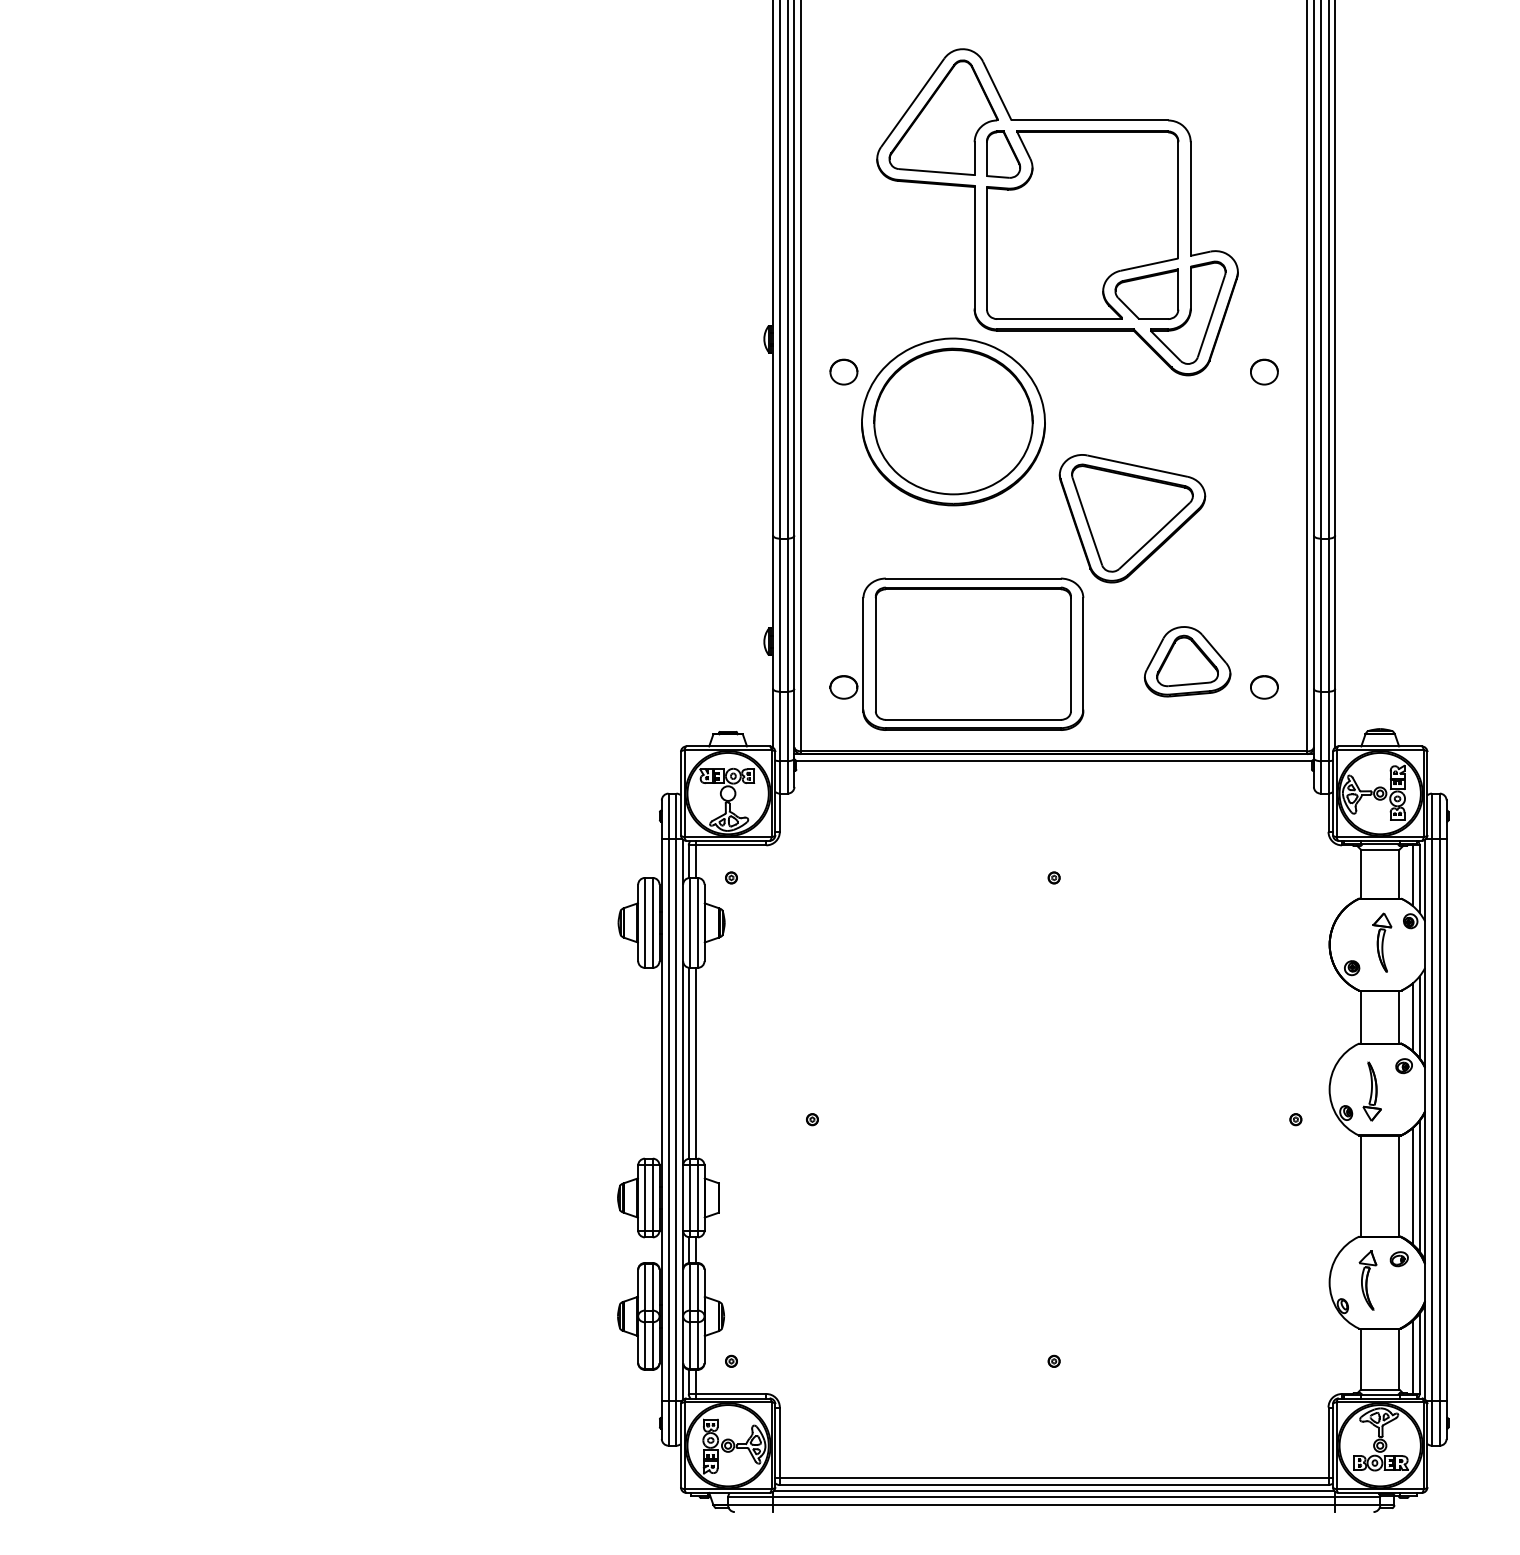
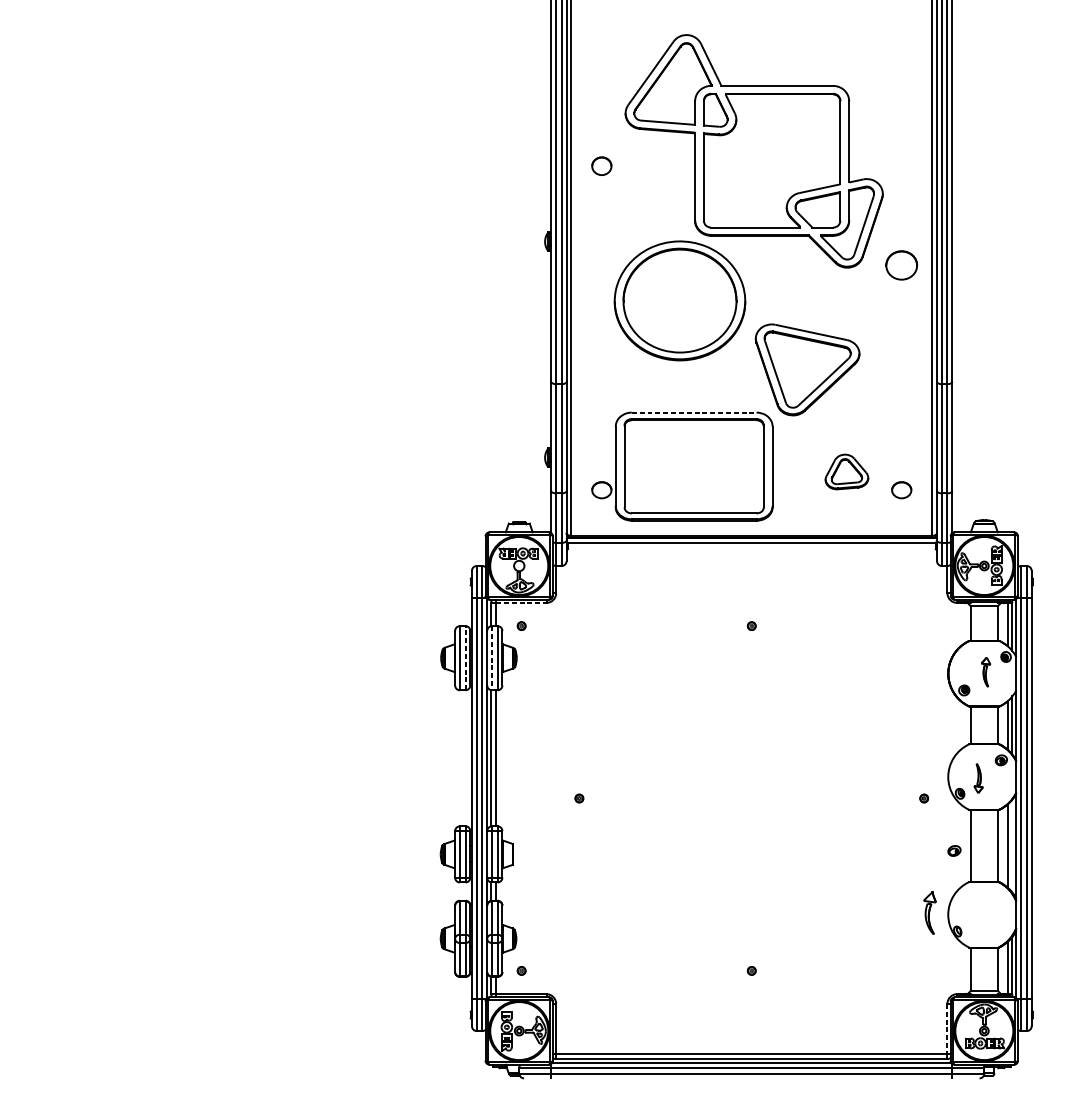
part: (843, 371) -> (601, 165), moved
part: (1264, 371) -> (901, 264), size x1.6
line: (973, 578) -> (694, 412), solid -> dashed
part: (1187, 661) -> (846, 471), size x0.7
line: (731, 845) -> (521, 602), solid -> dashed
line: (652, 922) -> (465, 657), solid -> dashed
line: (689, 922) -> (491, 657), solid -> dashed
part: (1382, 942) -> (985, 672), size x0.7
part: (1371, 1091) -> (978, 778), size x0.7
line: (1419, 1186) -> (1012, 846), removed
part: (1398, 1259) -> (953, 851), moved
part: (1367, 1280) -> (929, 913), moved
line: (1328, 1443) -> (947, 1029), solid -> dashed

